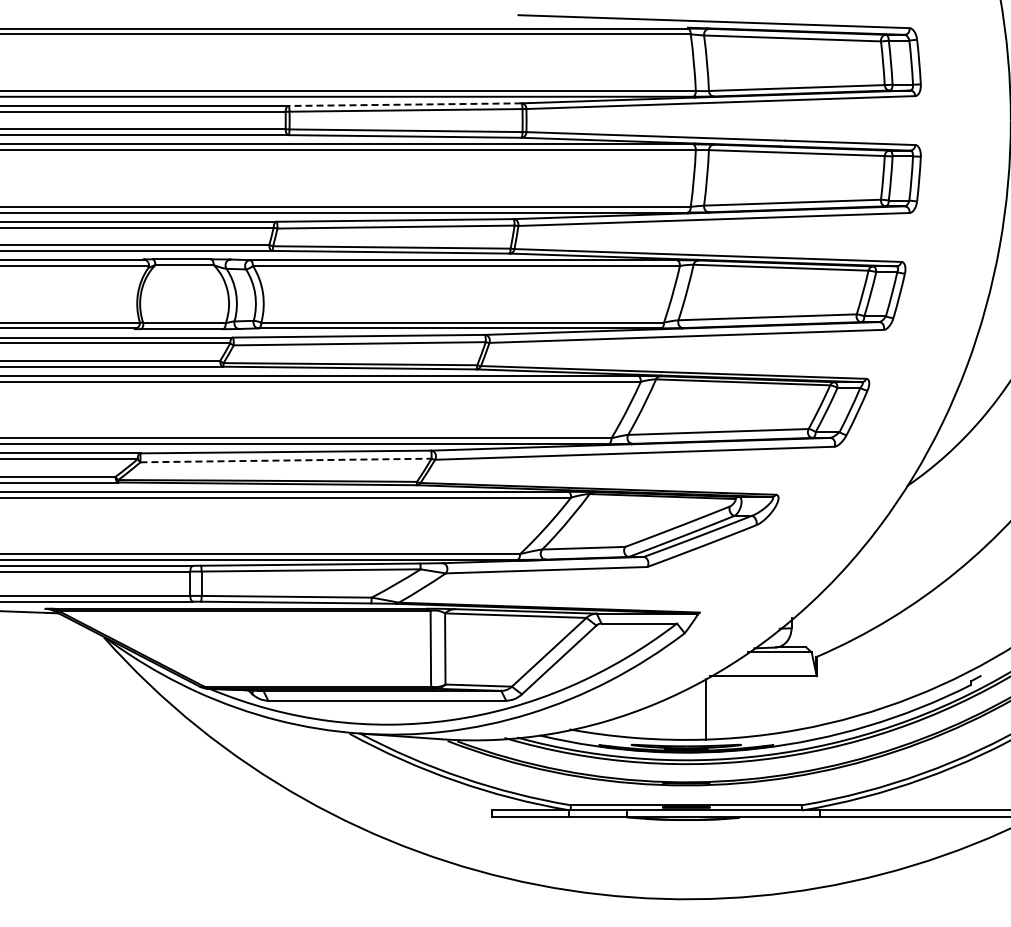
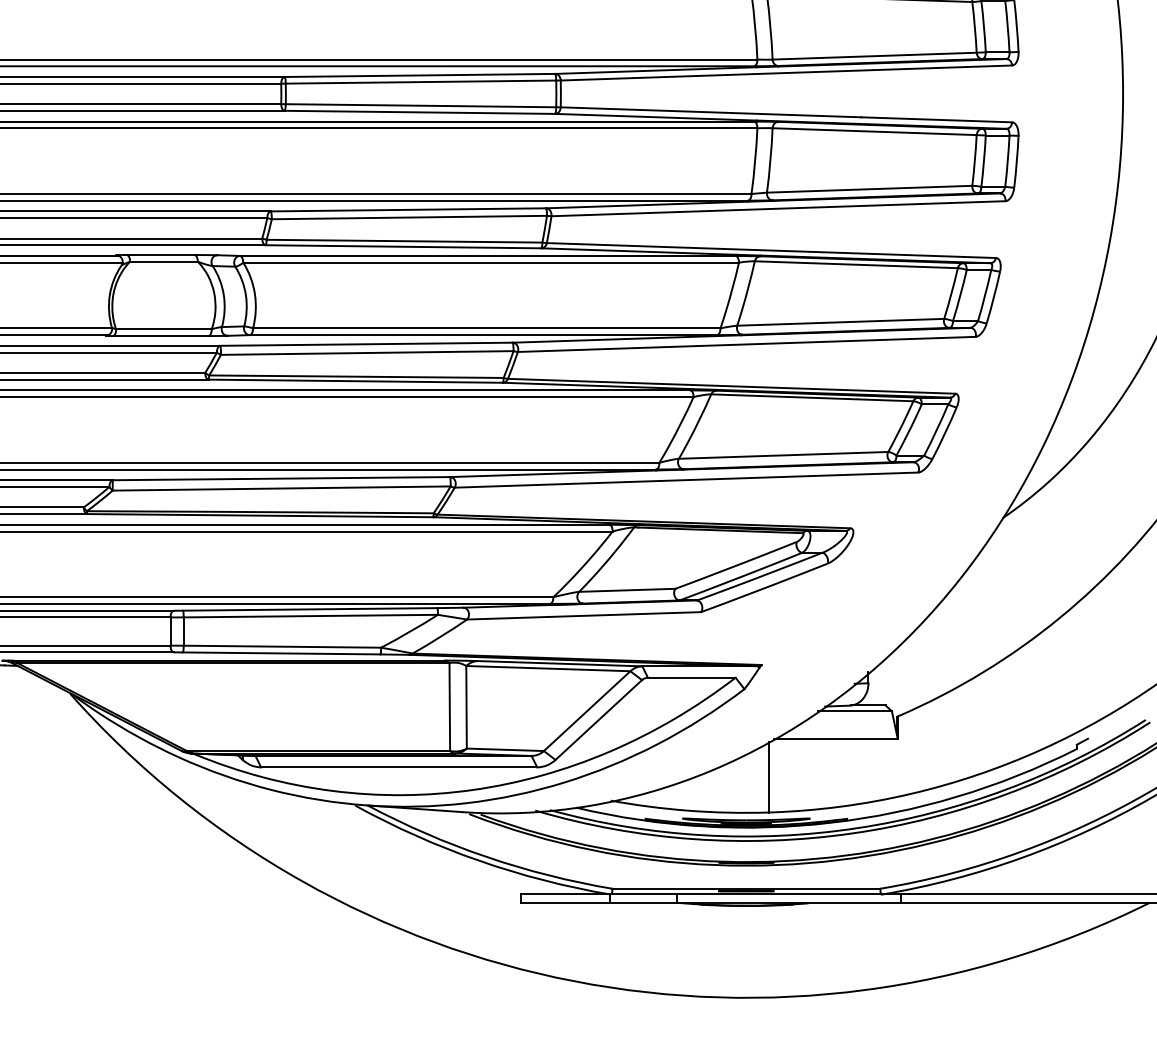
line: (404, 104) -> (419, 75), dashed -> solid
line: (286, 460) -> (282, 488), dashed -> solid

